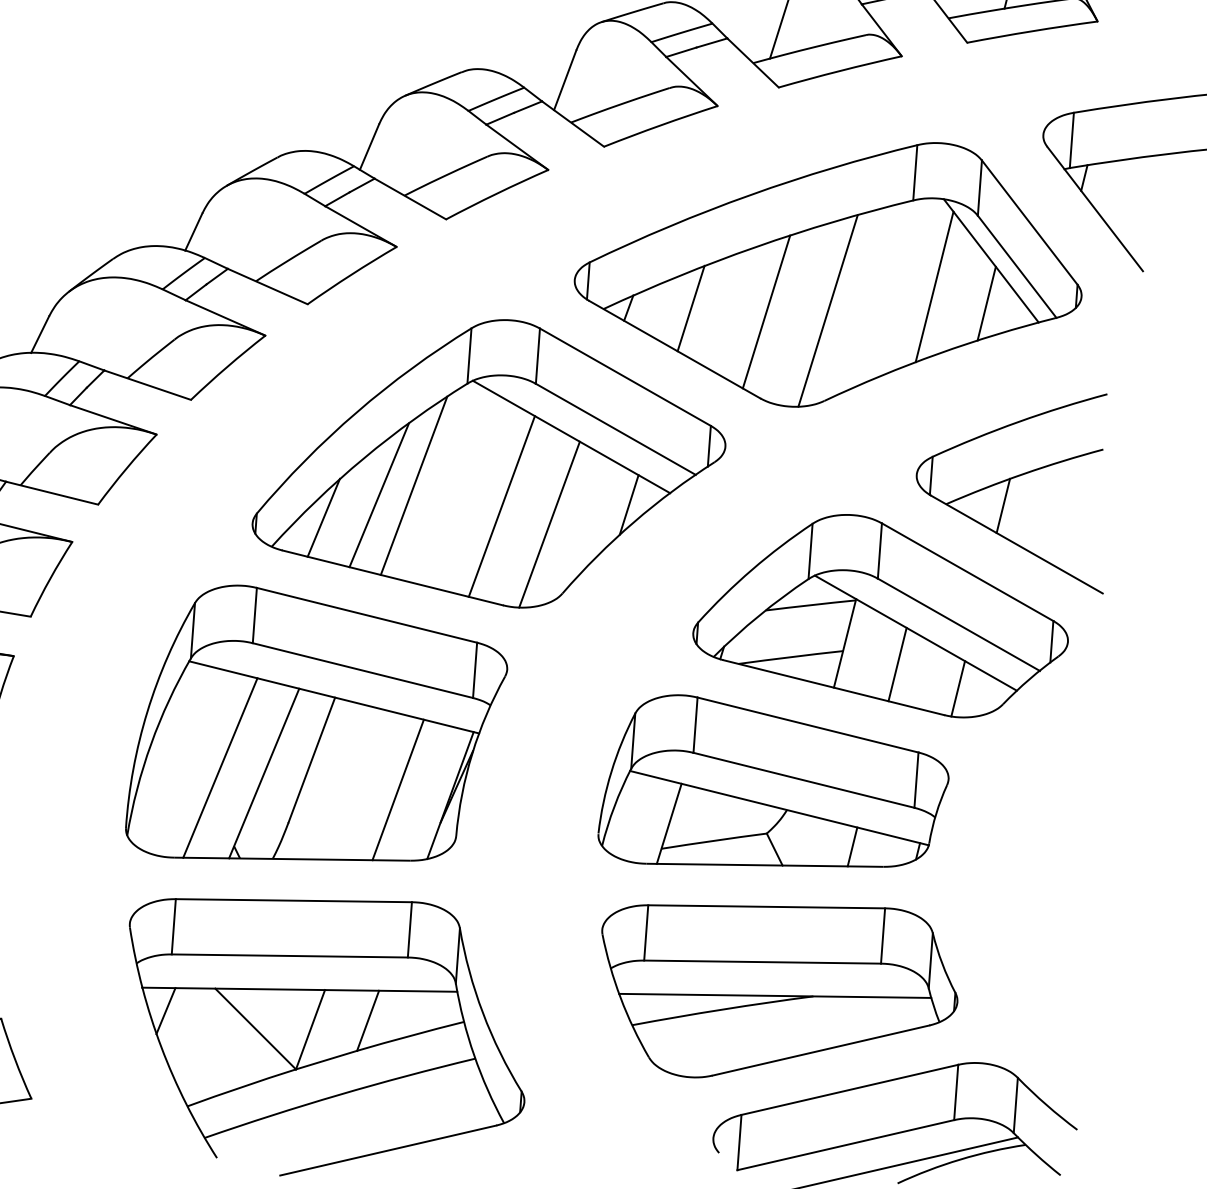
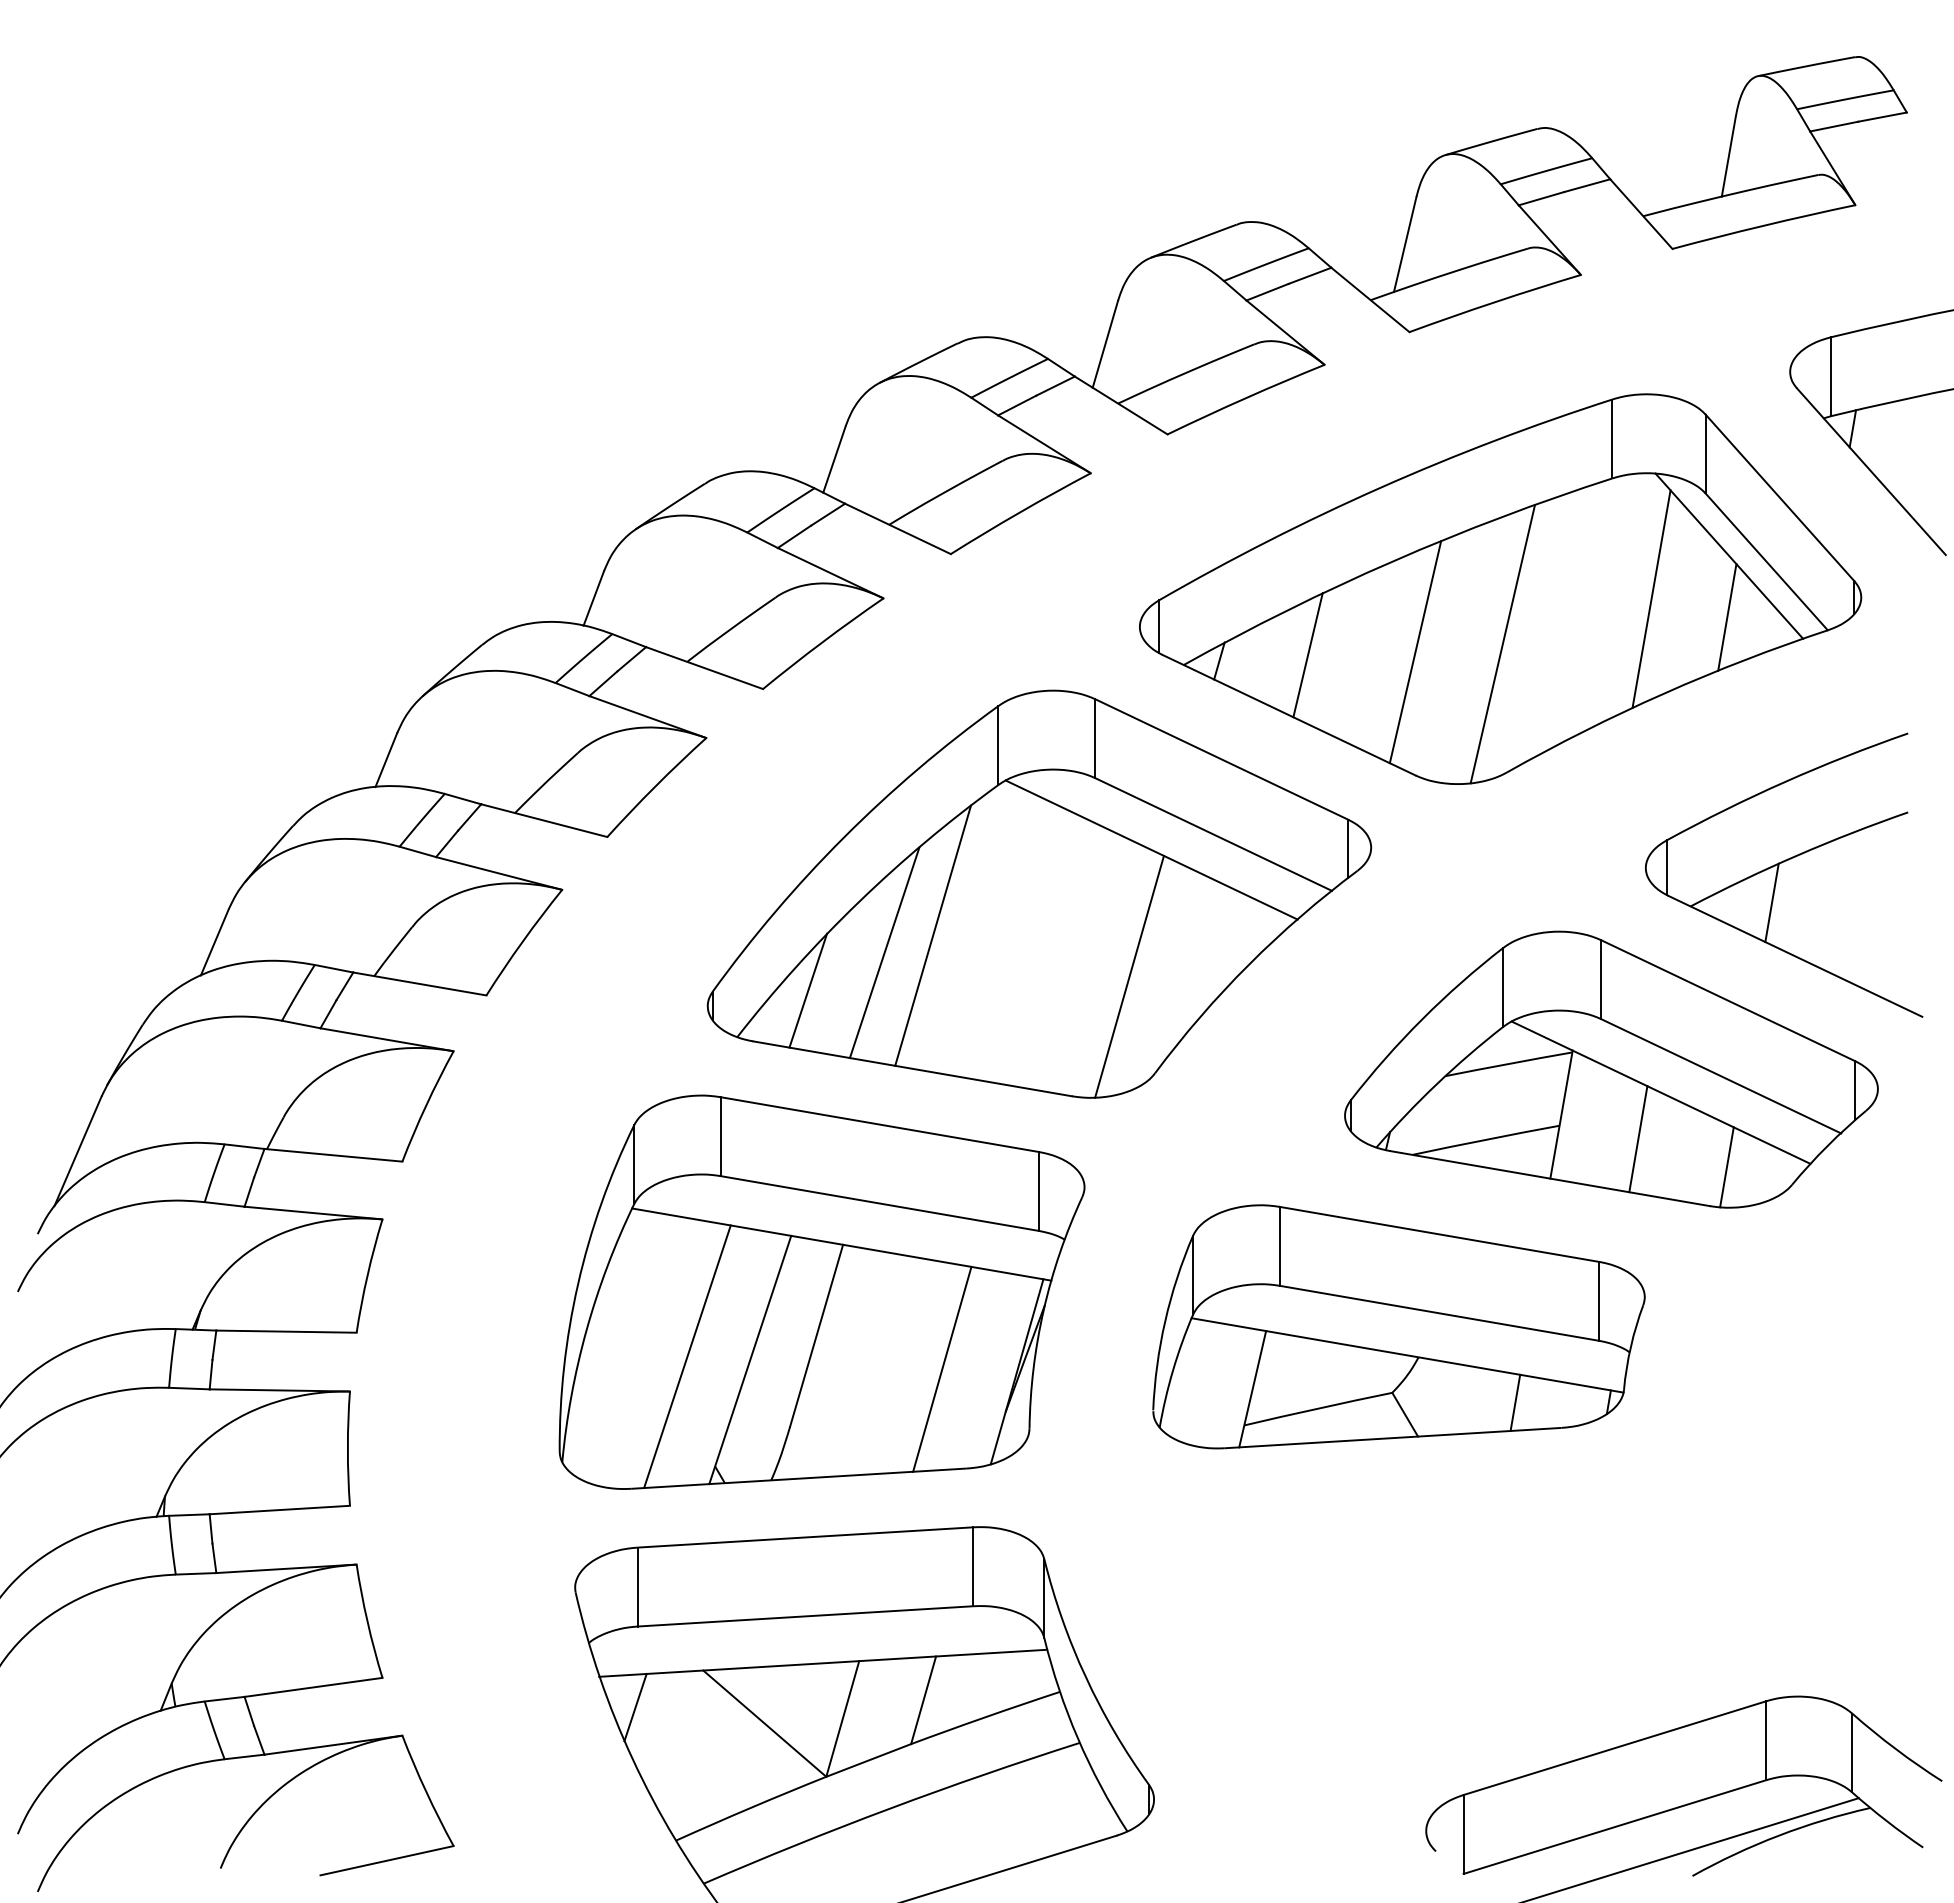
line: (629, 504) -> (1240, 940), removed
line: (501, 506) -> (1059, 955), removed
part: (774, 787) -> (1398, 1326), moved
part: (777, 991) -> (1502, 1616), removed

